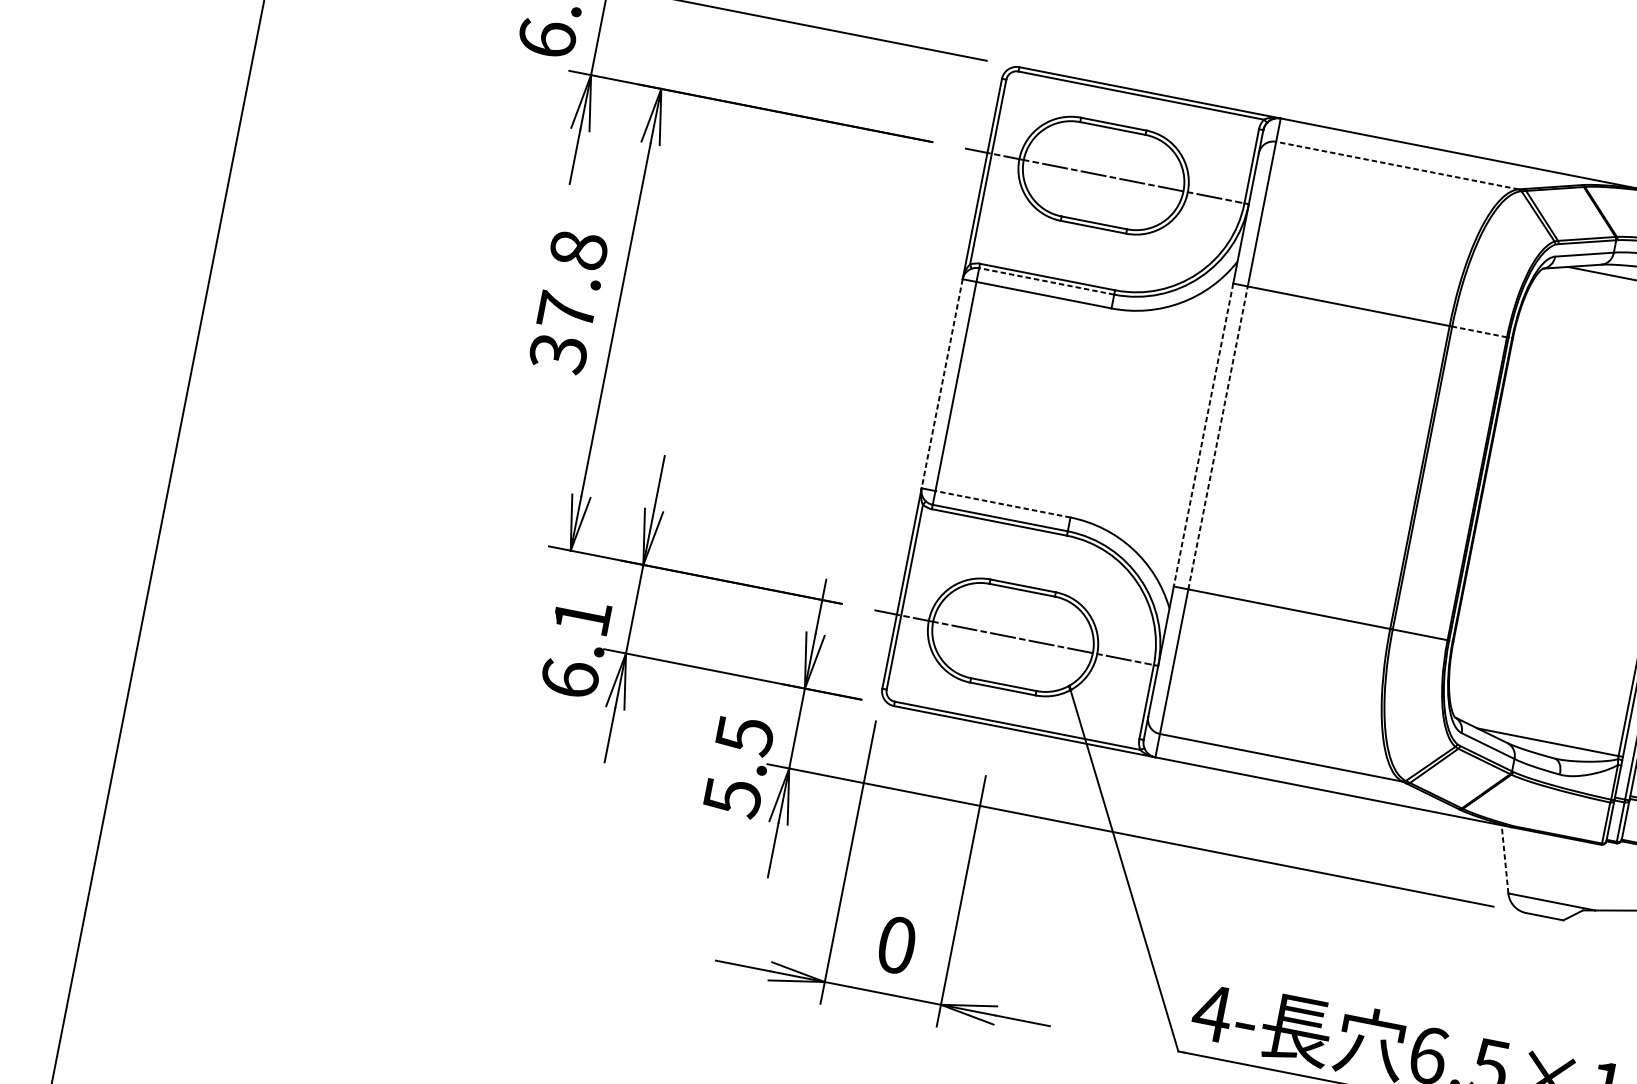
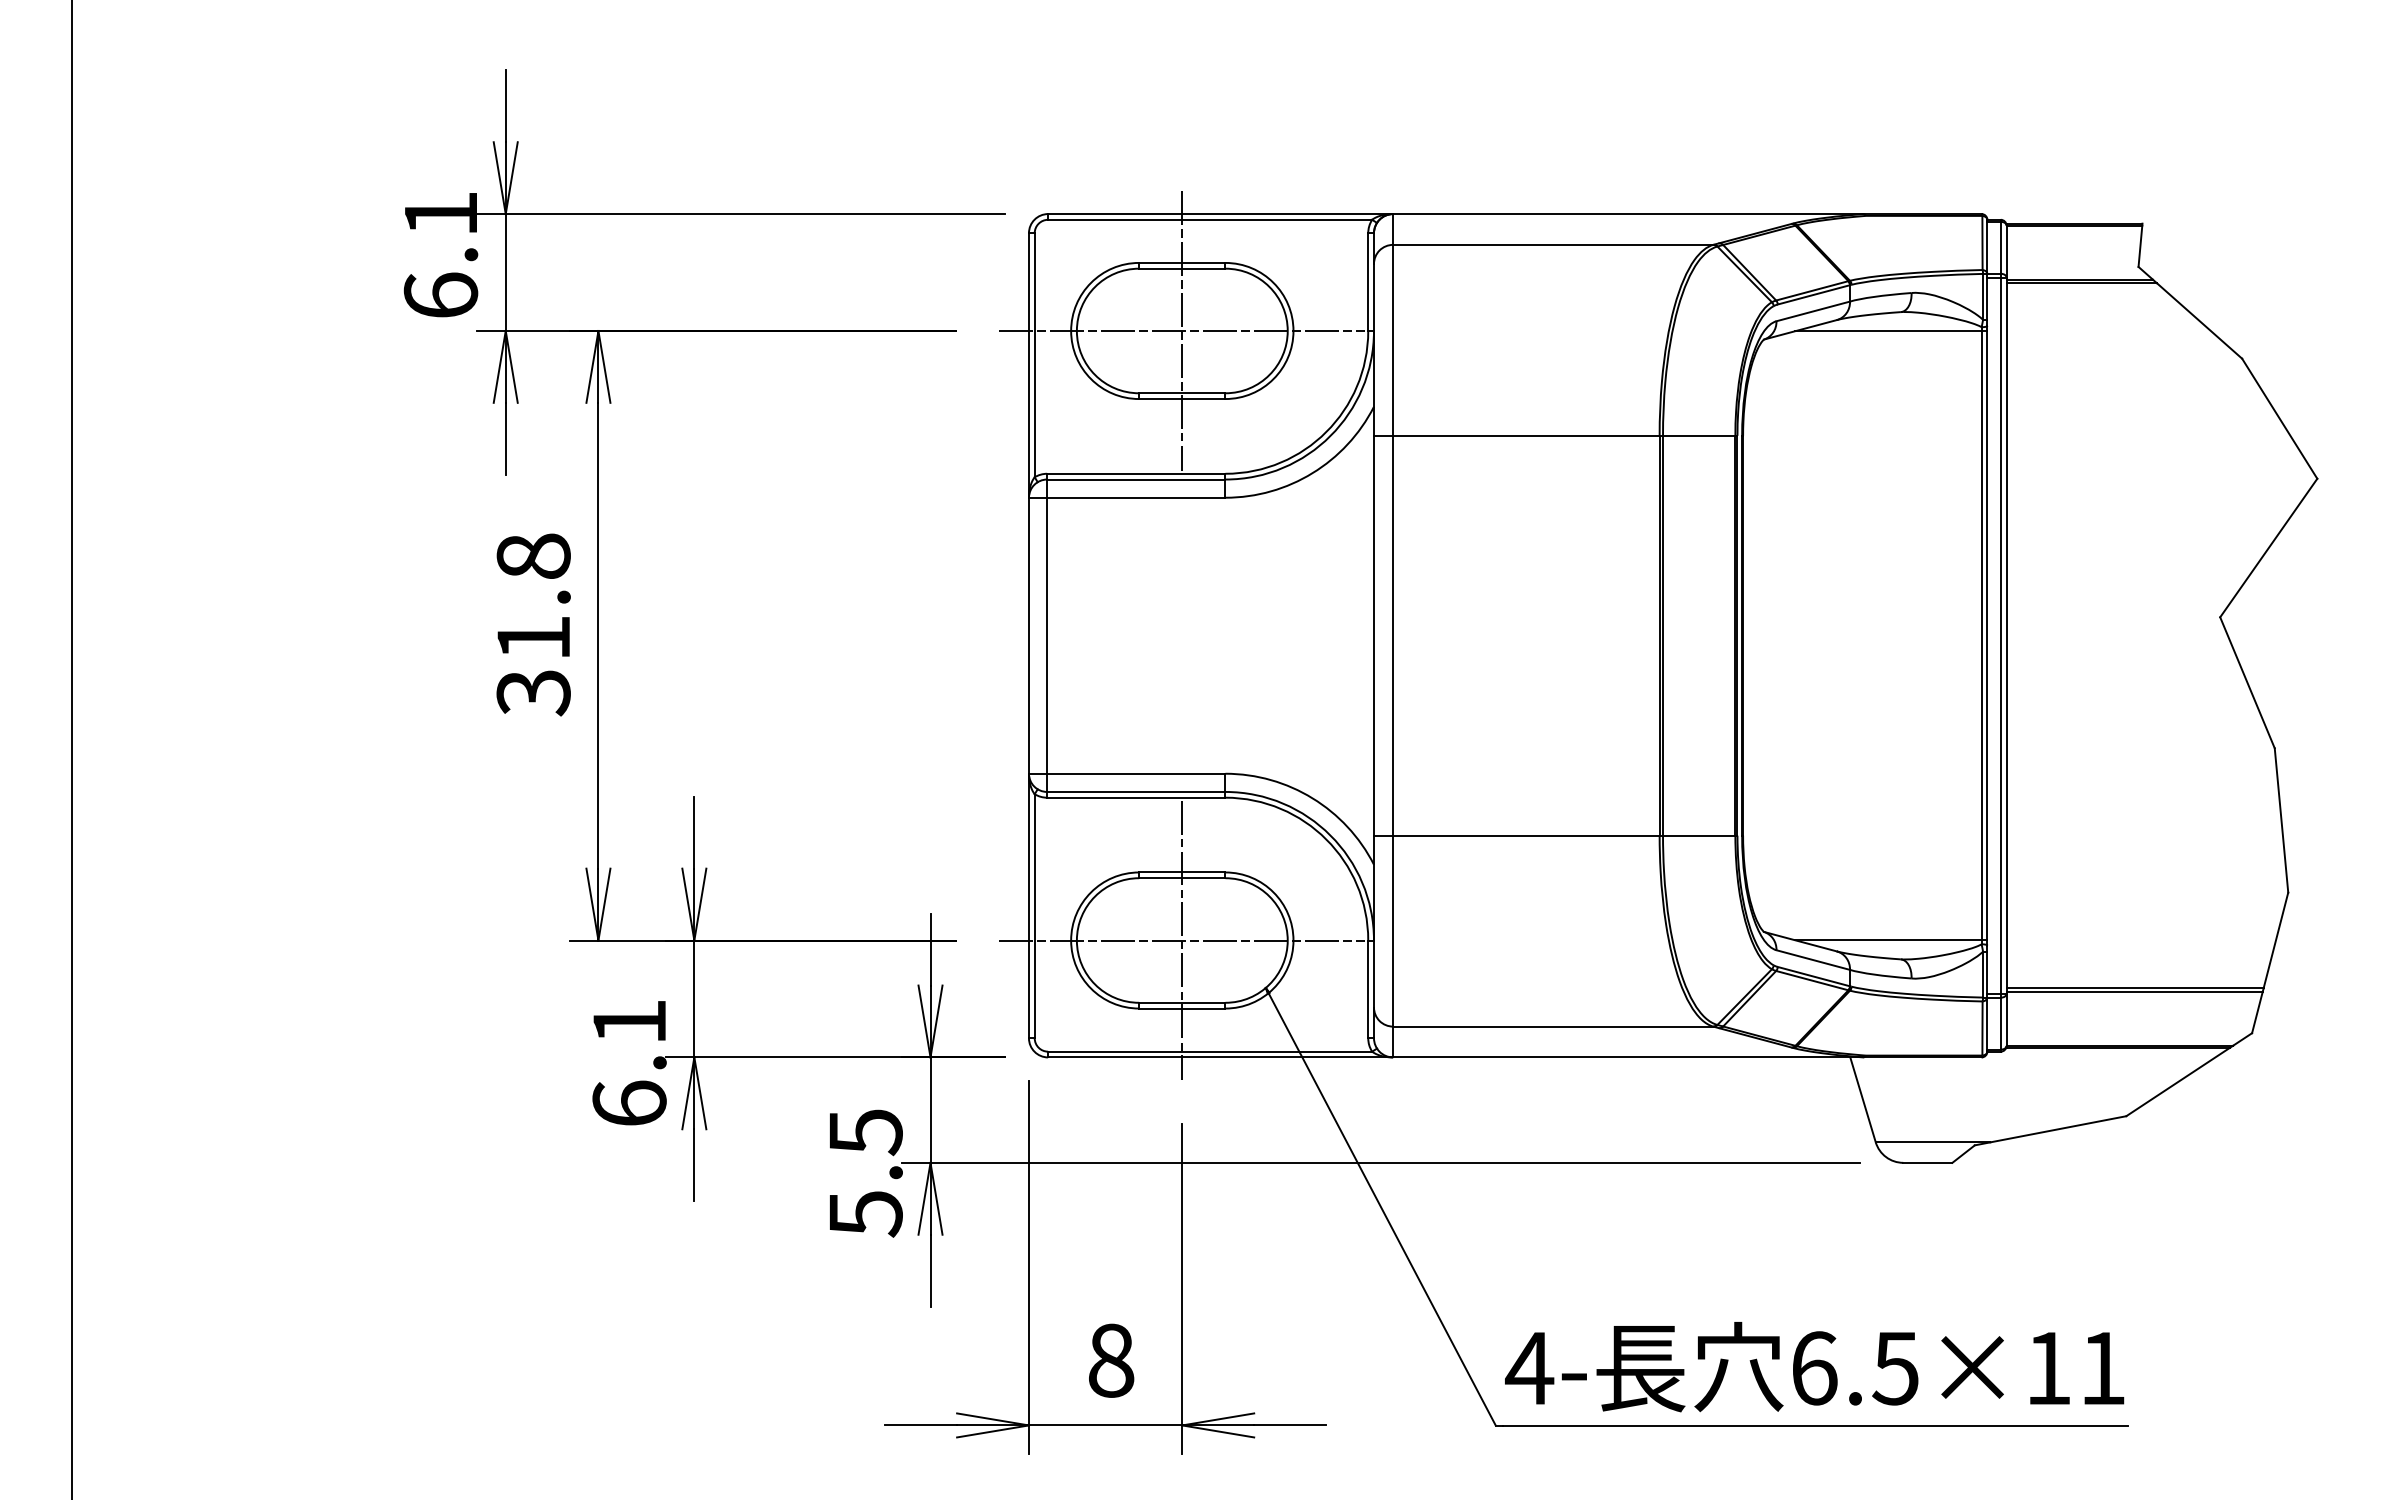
line: (1396, 165) -> (1552, 244), dashed -> solid
line: (1103, 175) -> (1182, 330), added
line: (1046, 281) -> (1135, 479), dashed -> solid
text: (566, 311) -> (533, 637), 37.8 -> 31.8
line: (1479, 331) -> (1698, 435), dashed -> solid
line: (941, 384) -> (1028, 636), dashed -> solid
line: (1203, 434) -> (1373, 635), dashed -> solid
line: (1218, 437) -> (1393, 635), dashed -> solid
line: (1002, 503) -> (1135, 773), dashed -> solid
line: (1013, 637) -> (1182, 940), added
line: (1504, 858) -> (1862, 1099), dashed -> solid
text: (896, 945) -> (1111, 1360), 0 -> 8

